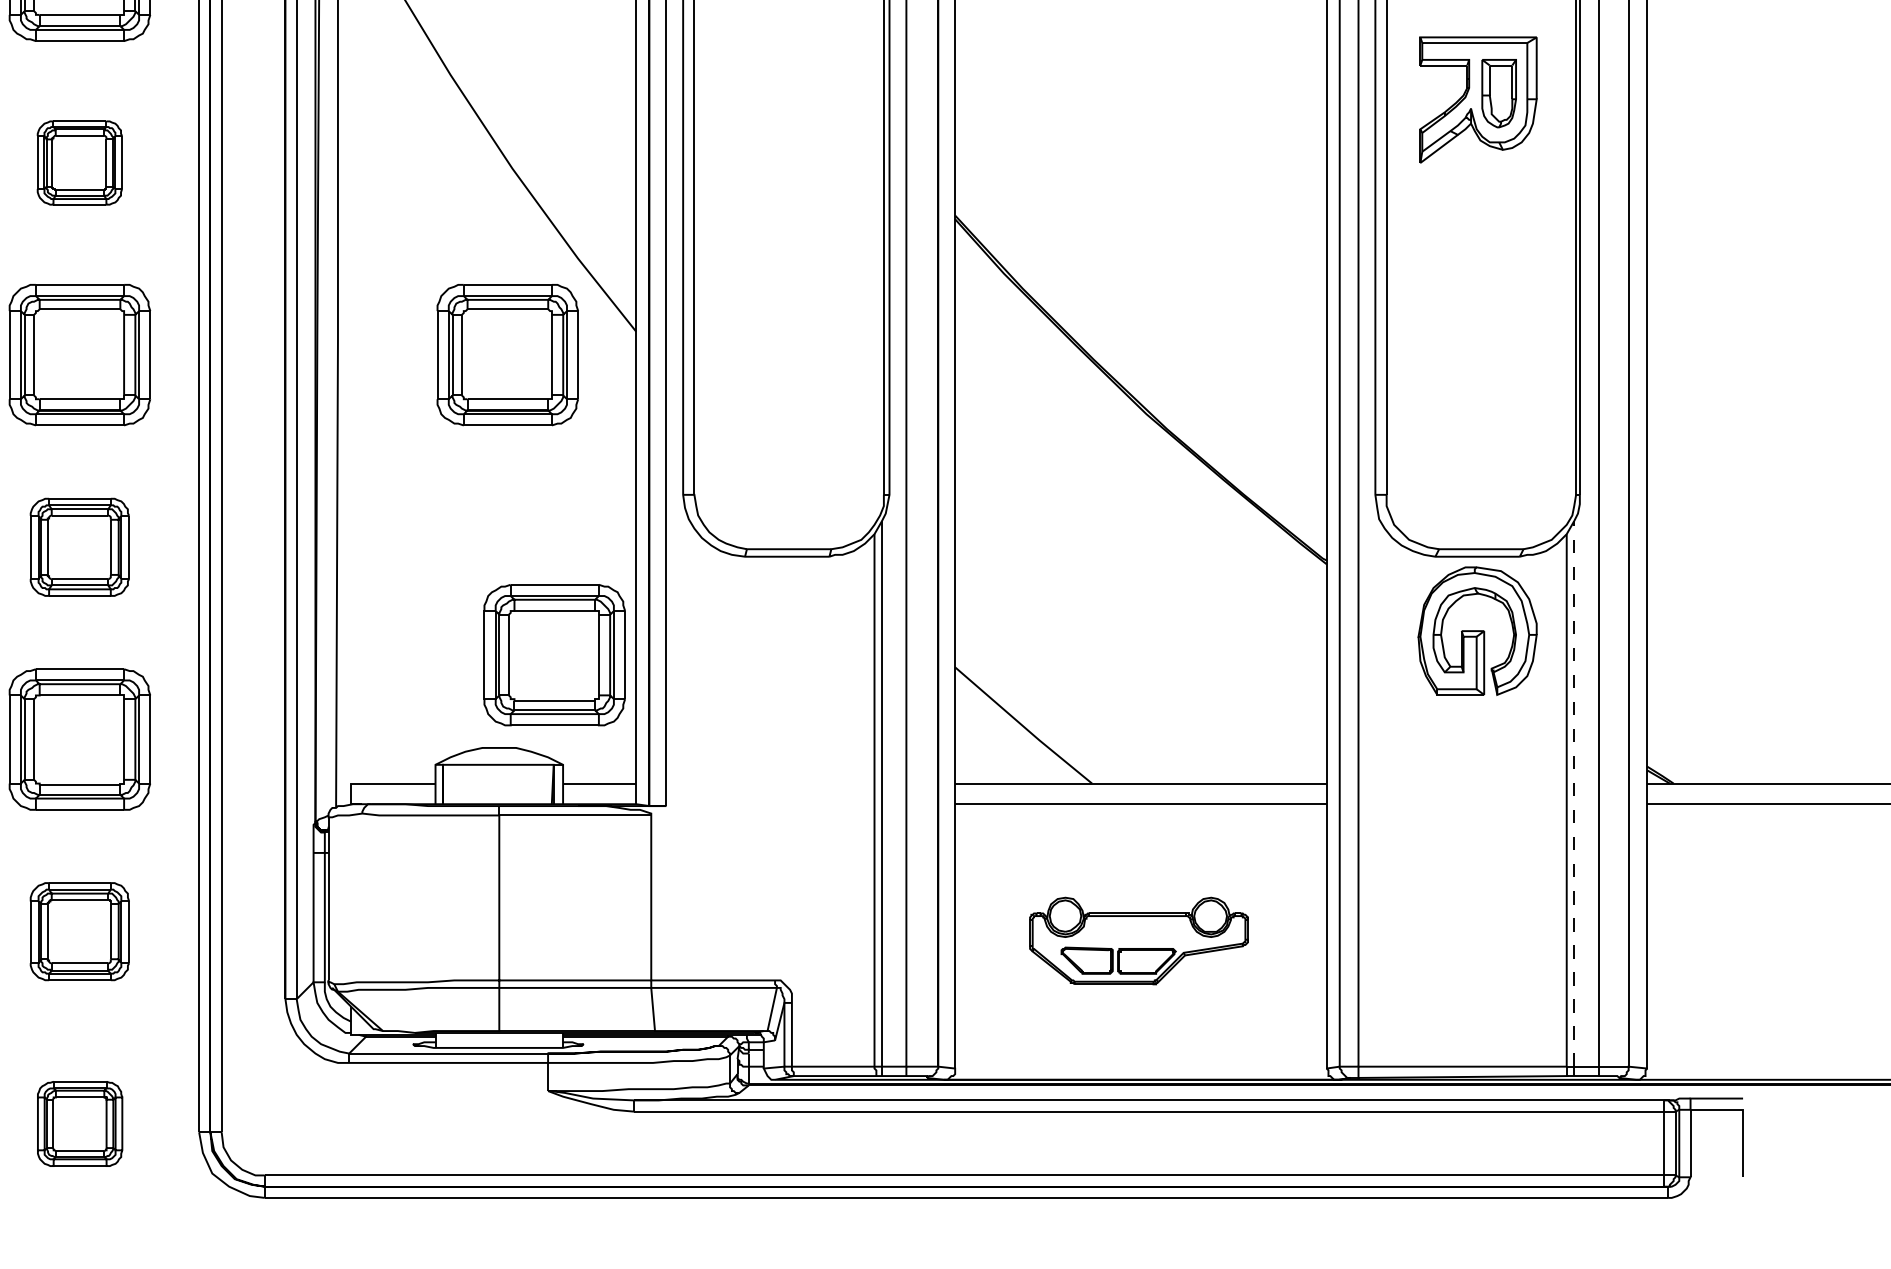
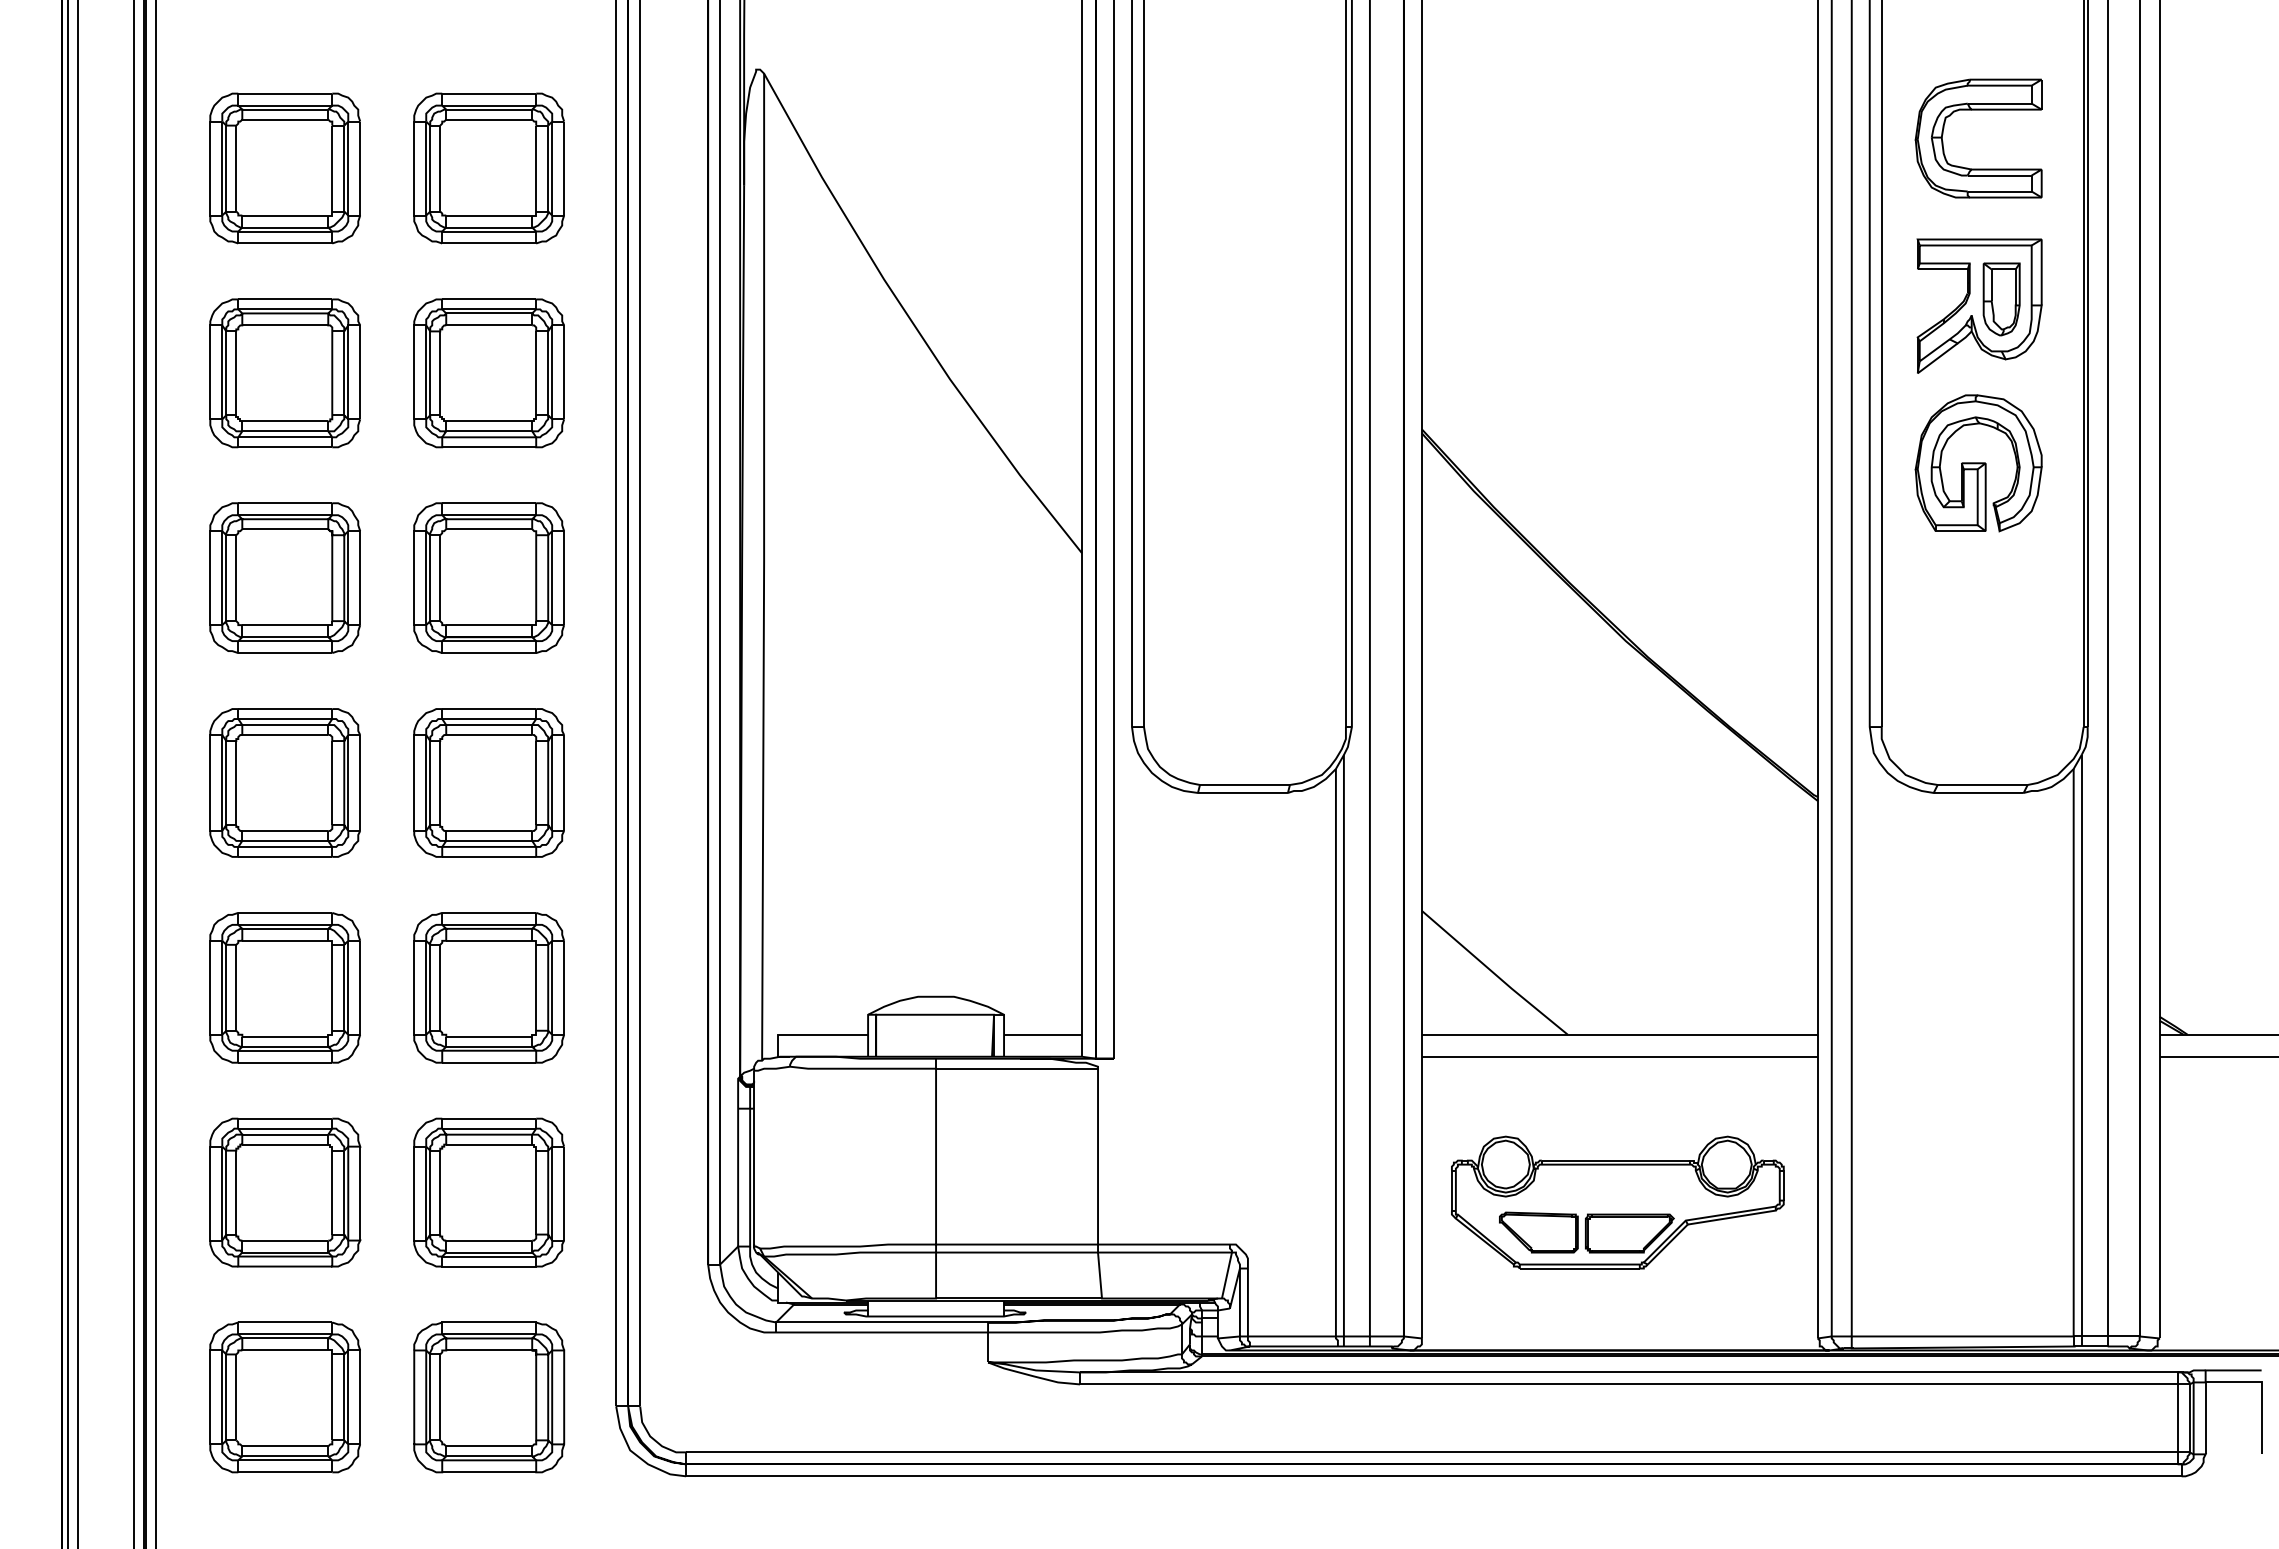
part: (79, 163) -> (488, 373), size x1.67
part: (507, 354) -> (944, 577), removed
part: (79, 546) -> (488, 782), size x1.43
part: (1477, 631) -> (1978, 463), moved
part: (554, 654) -> (994, 897), removed
line: (1574, 793) -> (2081, 1045), dashed -> solid
part: (79, 931) -> (488, 1192), size x1.43
part: (1138, 940) -> (1617, 1202), size x1.43
part: (80, 1123) -> (489, 1397), size x1.67

